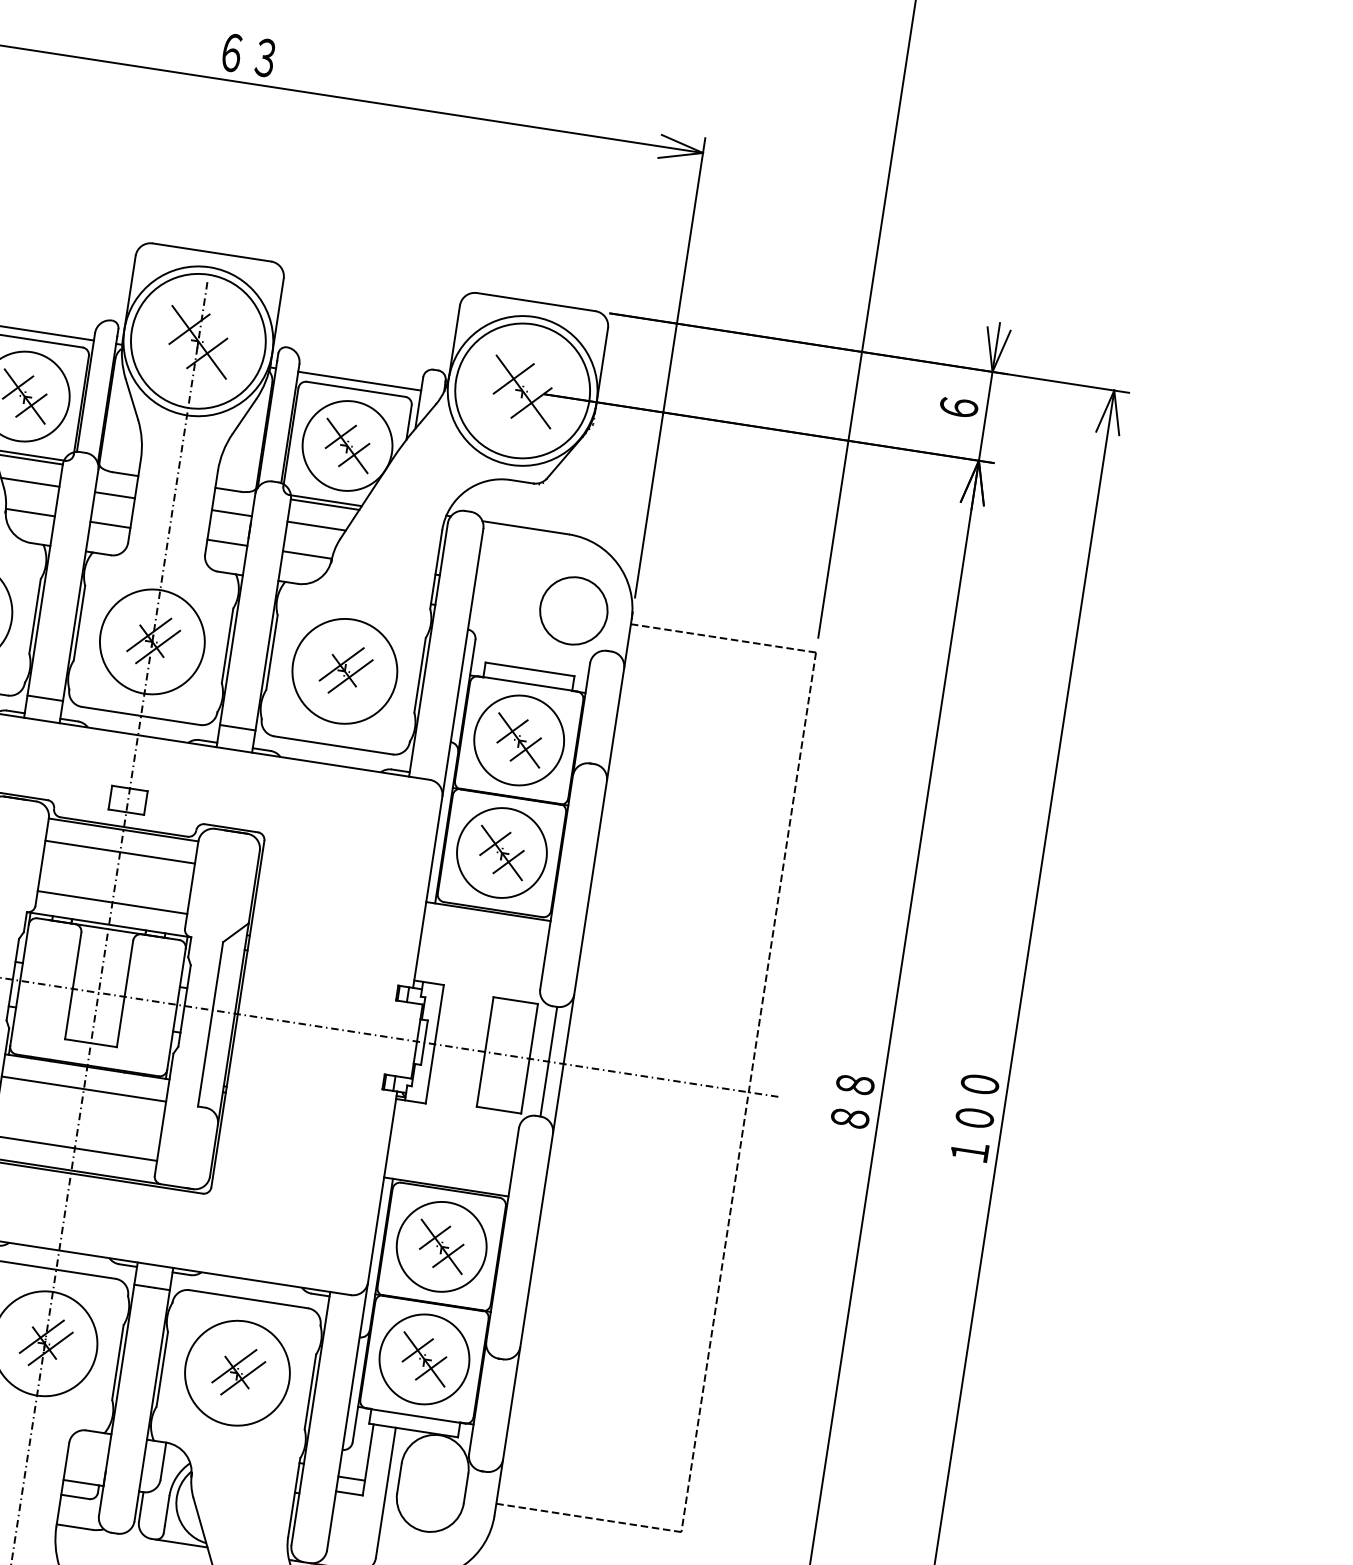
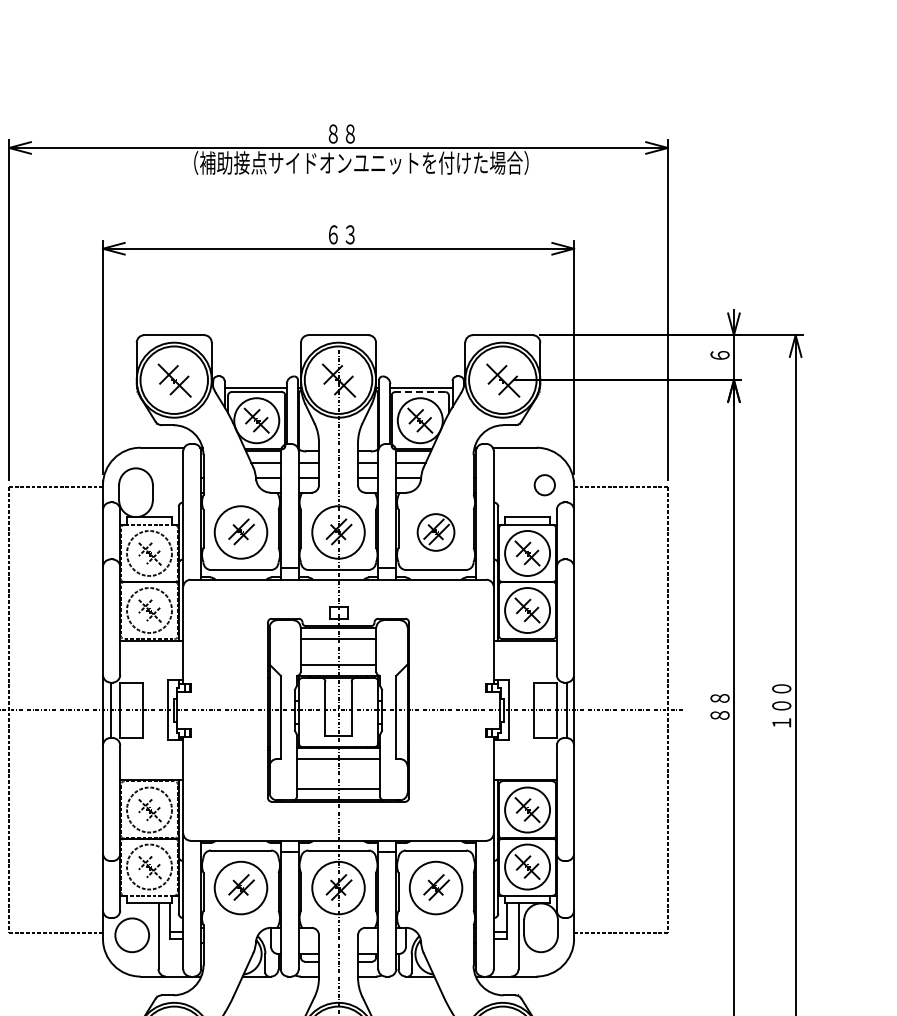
line: (356, 390) -> (420, 392), solid -> dashed
circle: (573, 611) -> (544, 485), size x0.6
circle: (343, 671) -> (435, 532), size x0.7

